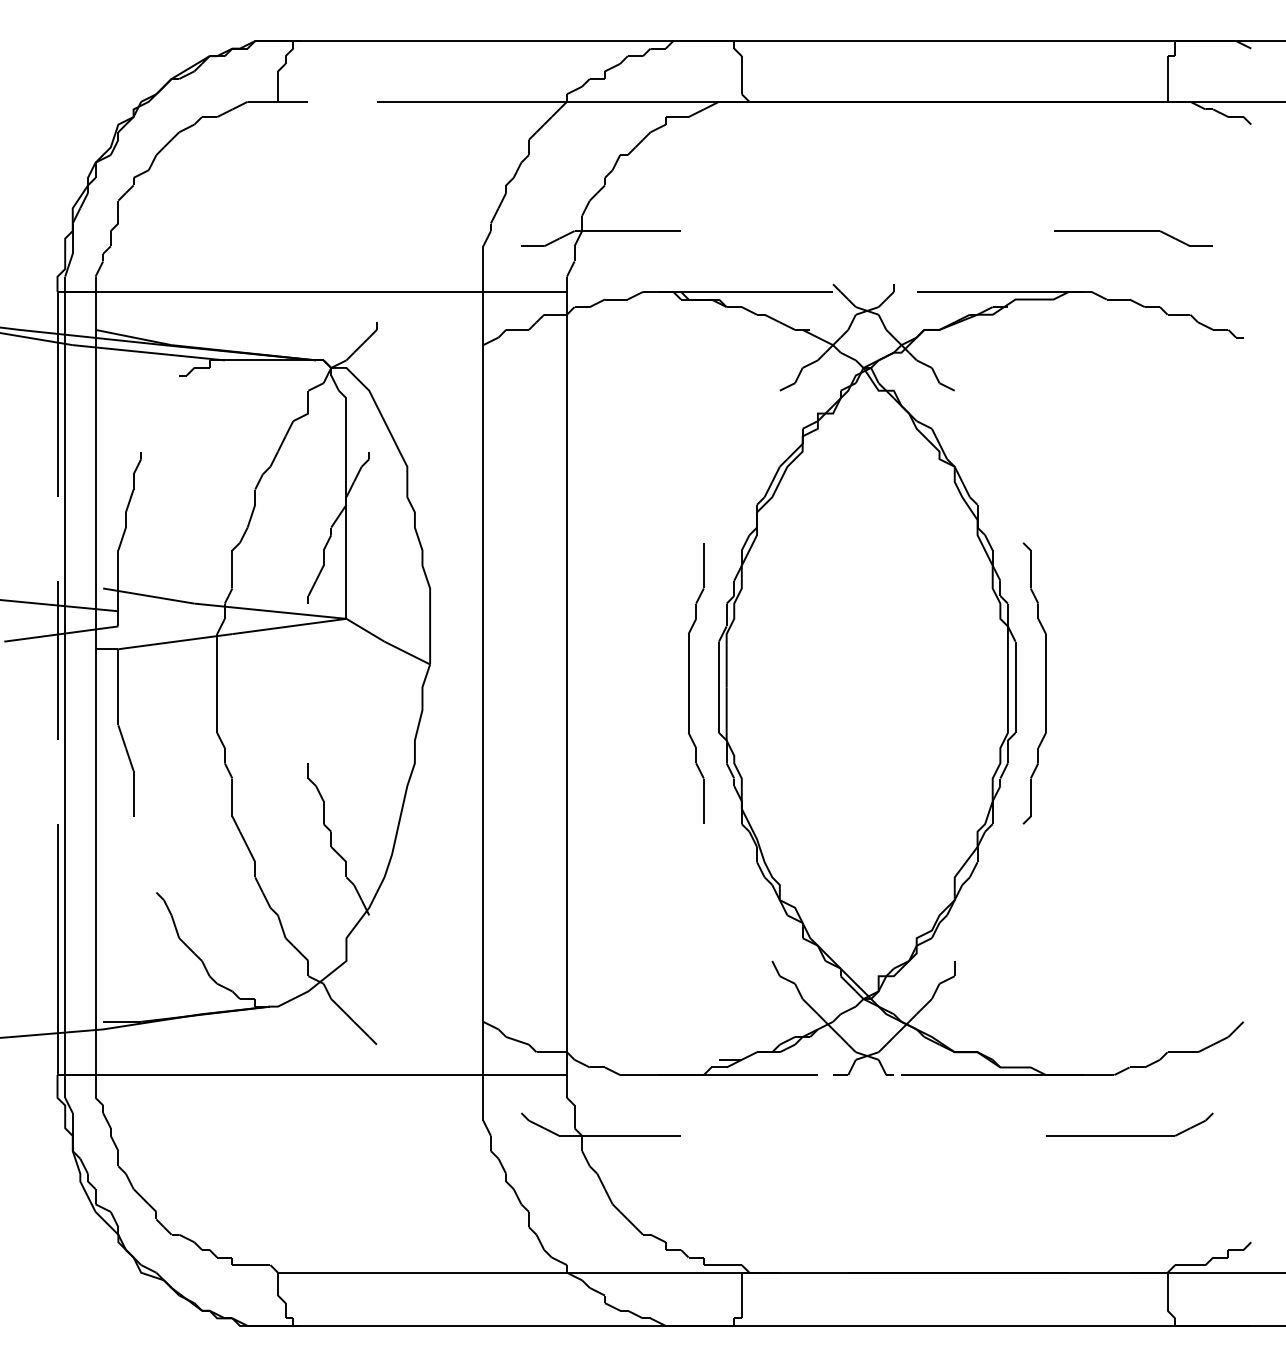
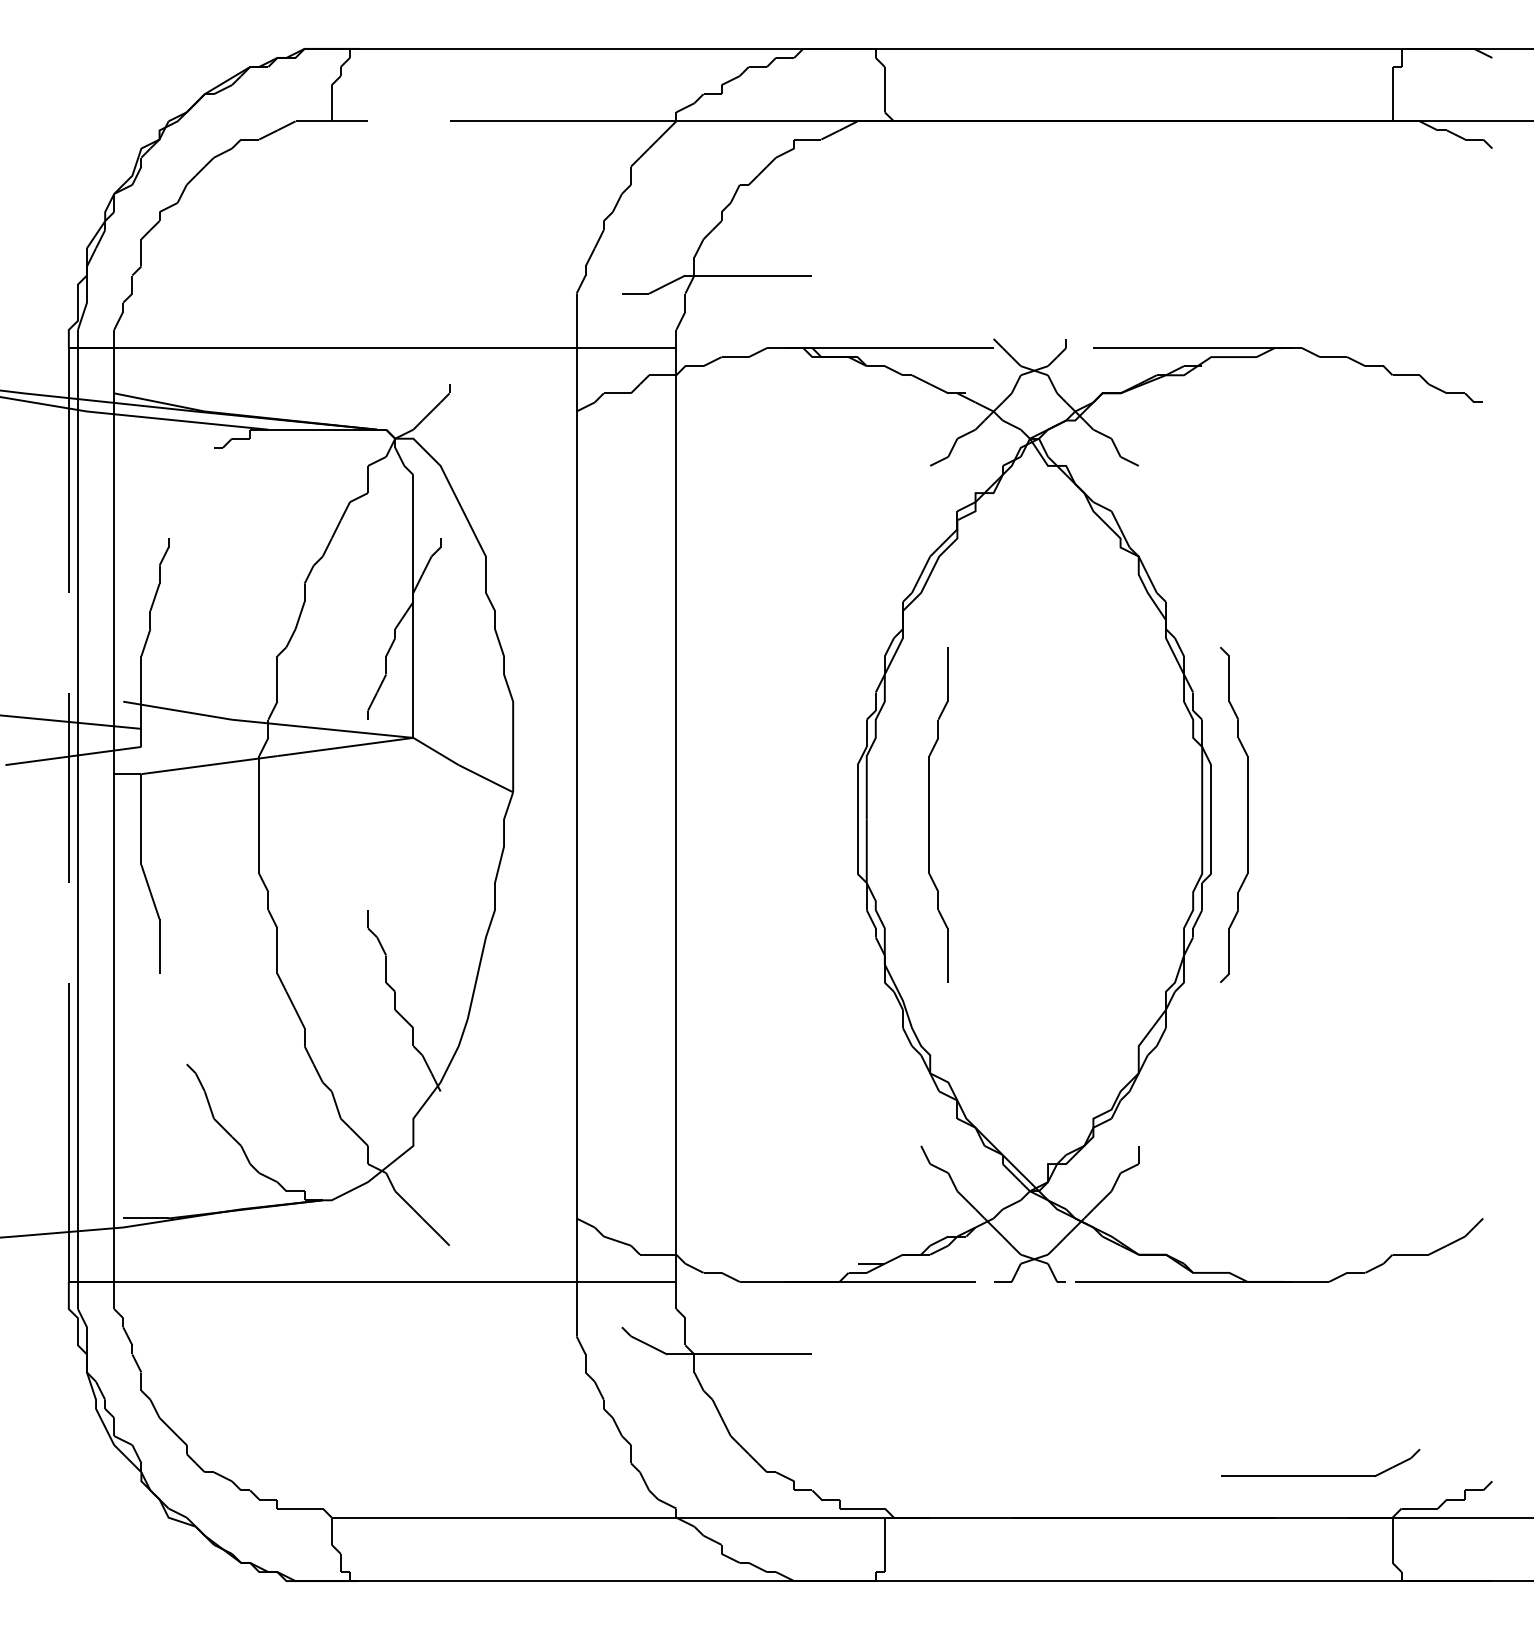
part: (1133, 231) -> (1351, 276), removed
part: (688, 683) -> (929, 814), moved
part: (1129, 1135) -> (1320, 1475), moved

